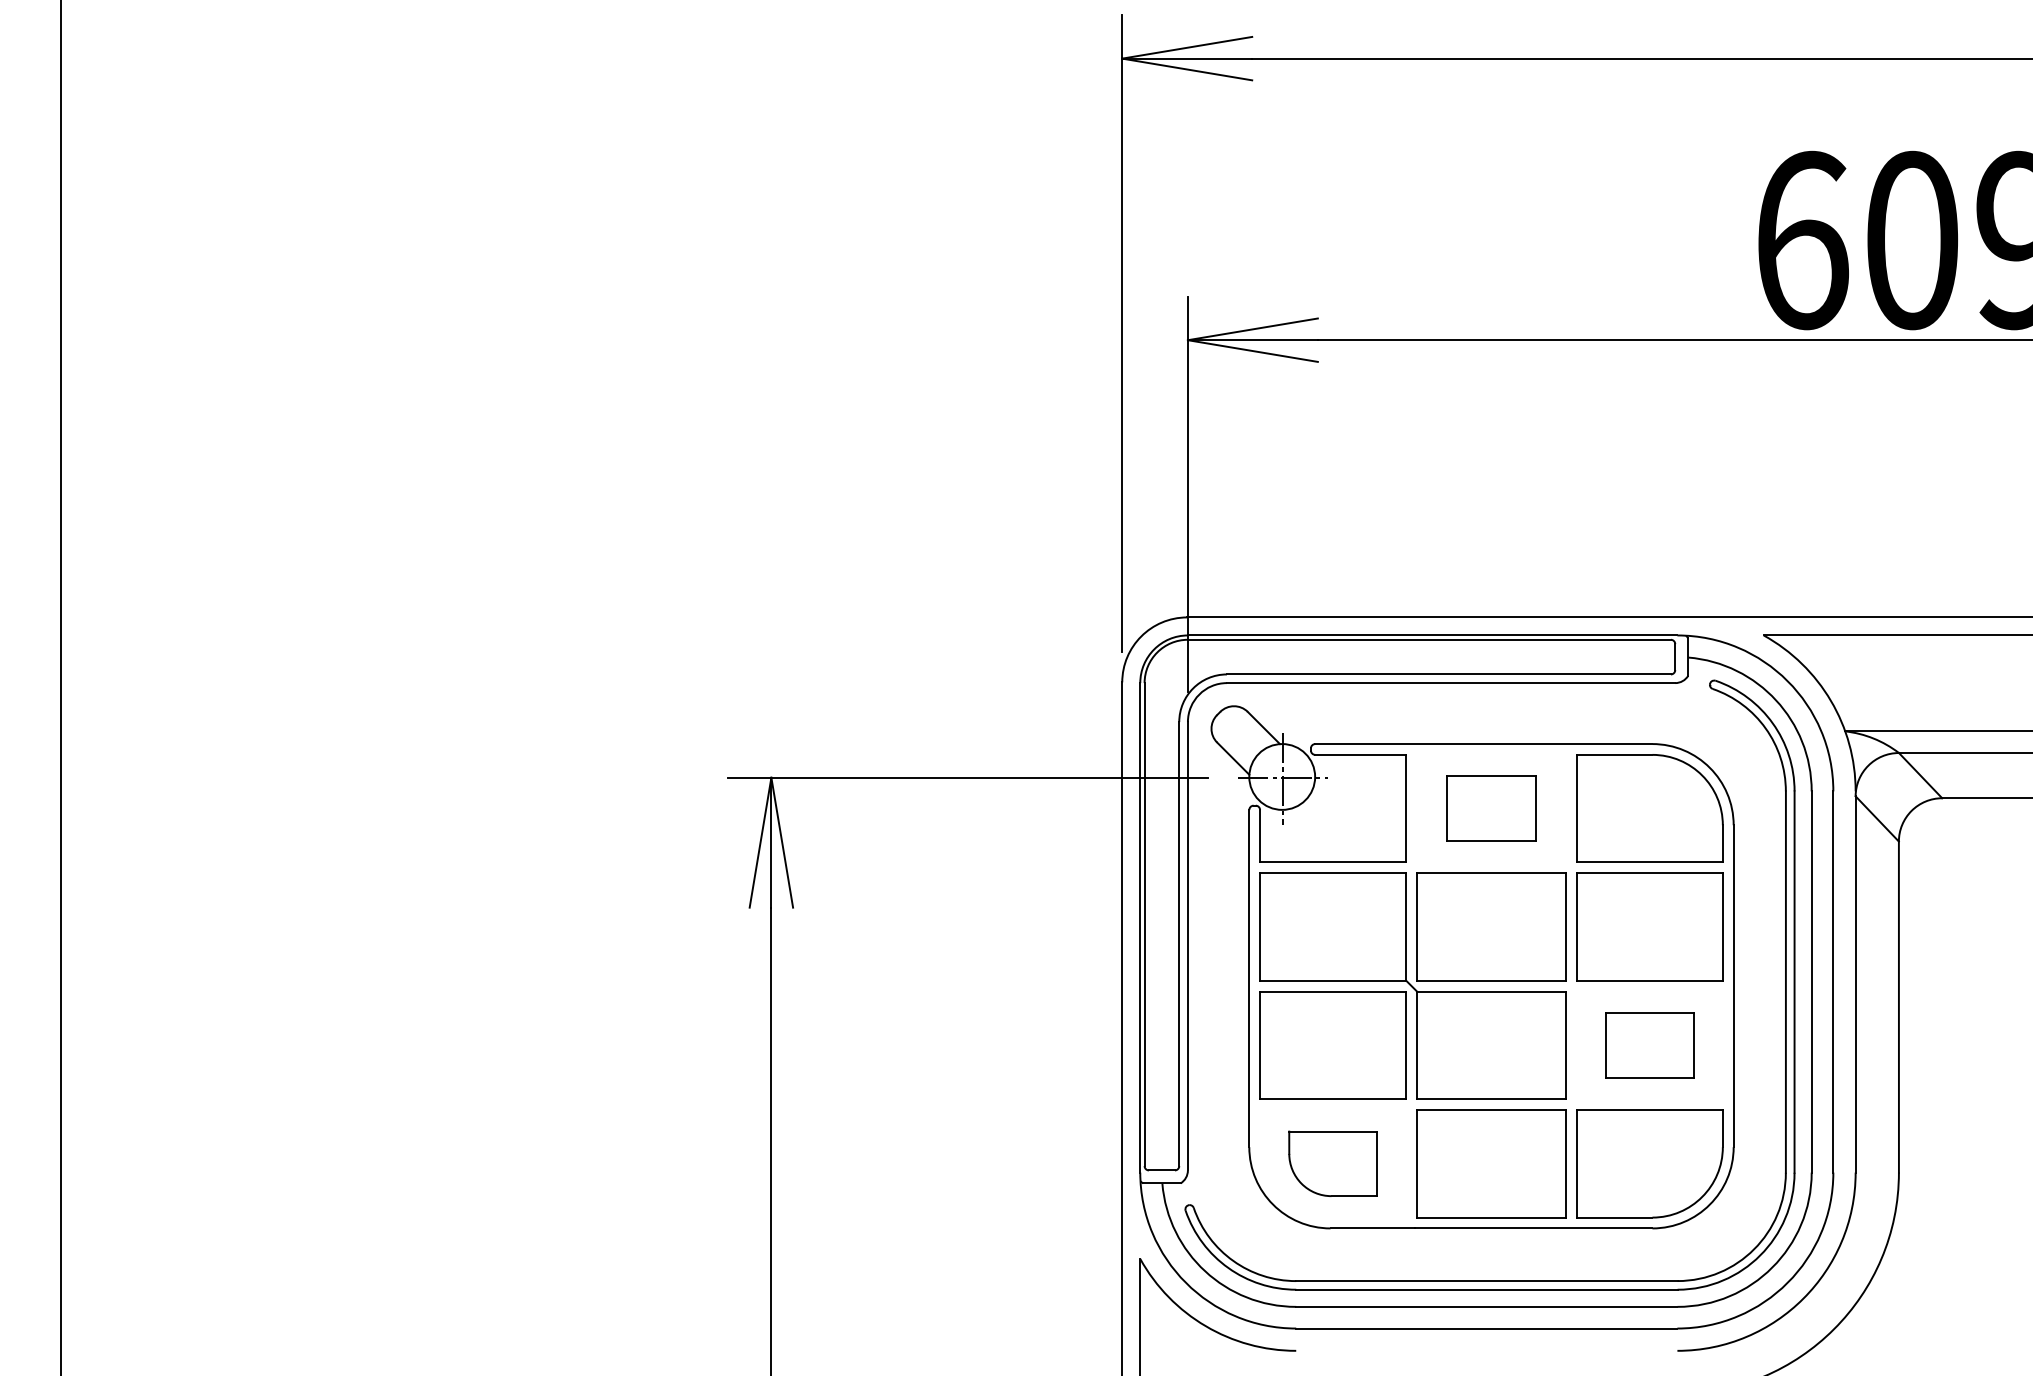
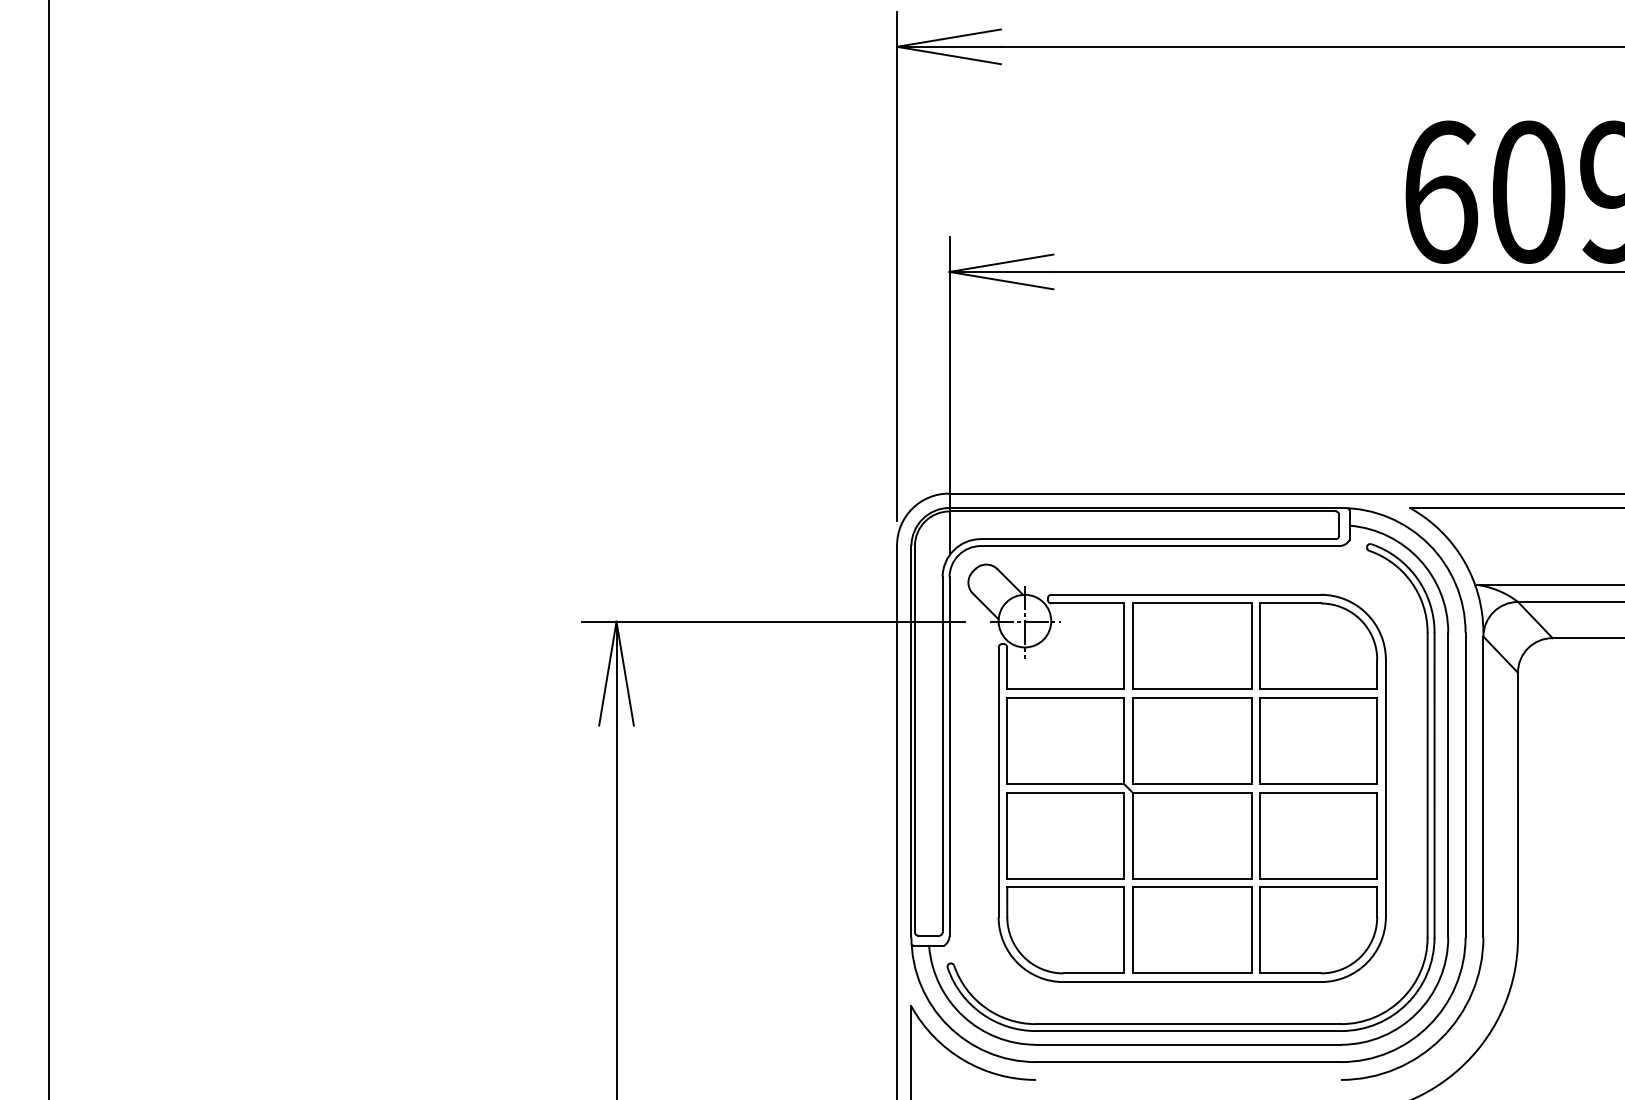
part: (1491, 808) -> (1192, 646), size x1.67
part: (1649, 1045) -> (1318, 835), size x1.67
part: (1332, 1163) -> (1065, 930), size x1.67

